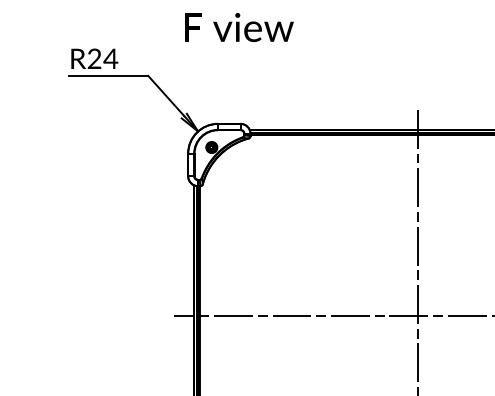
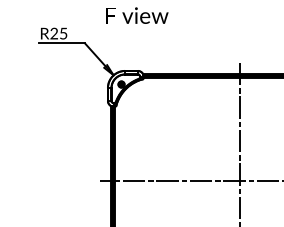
text: (110, 58) -> (63, 33), R24 -> R25

